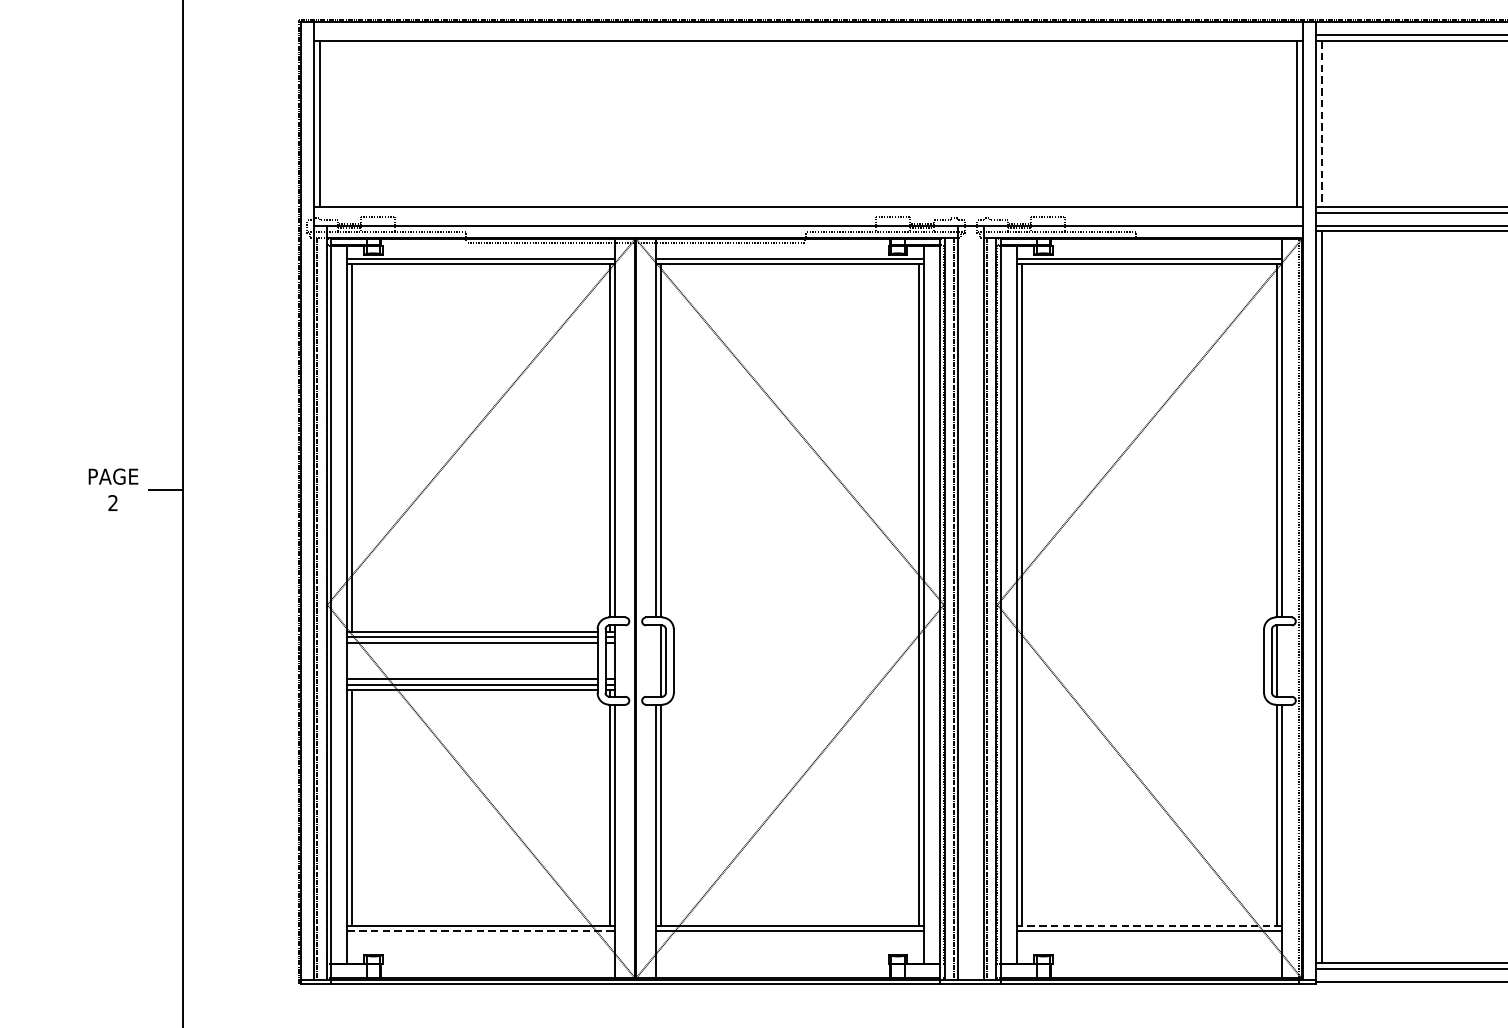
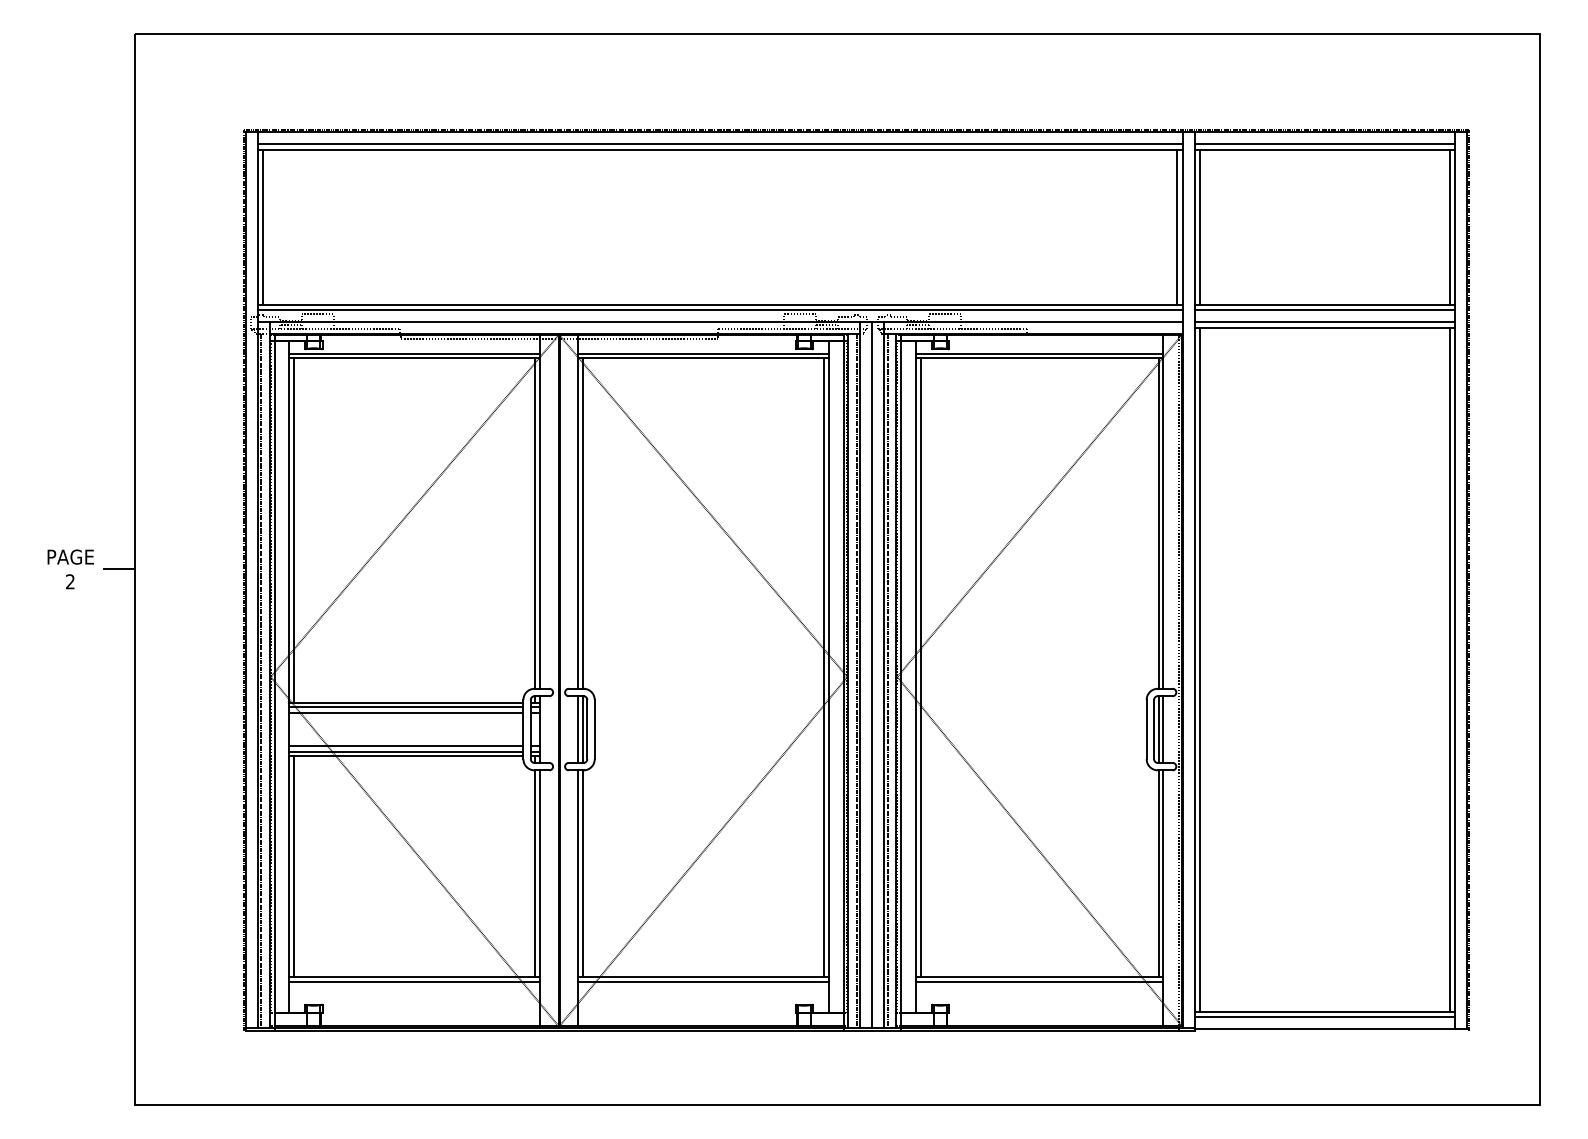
line: (807, 35) -> (719, 144), added
line: (1321, 124) -> (1200, 227), dashed -> solid
line: (807, 212) -> (719, 310), added
line: (970, 602) -> (872, 674), added
line: (656, 661) -> (578, 729), added
line: (1282, 661) -> (1163, 729), added
line: (1149, 926) -> (1039, 977), dashed -> solid
line: (482, 930) -> (415, 981), dashed -> solid

